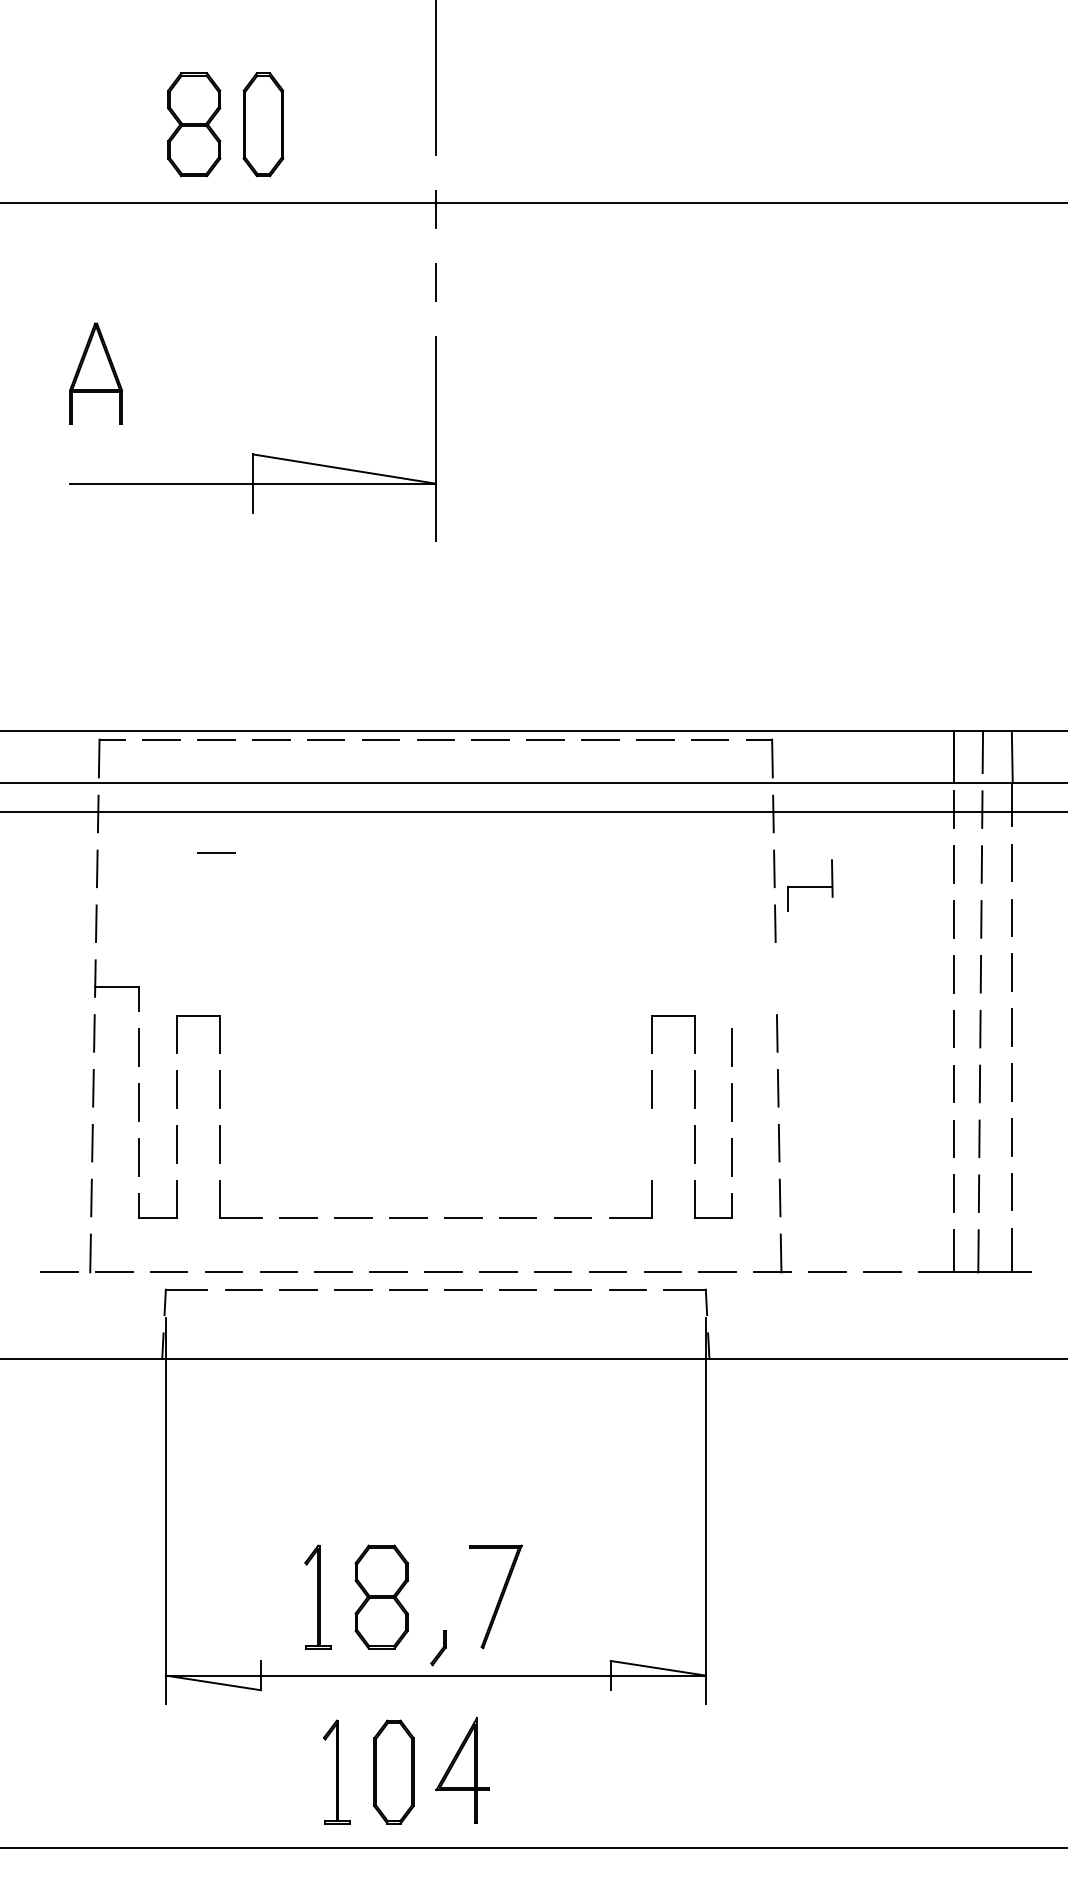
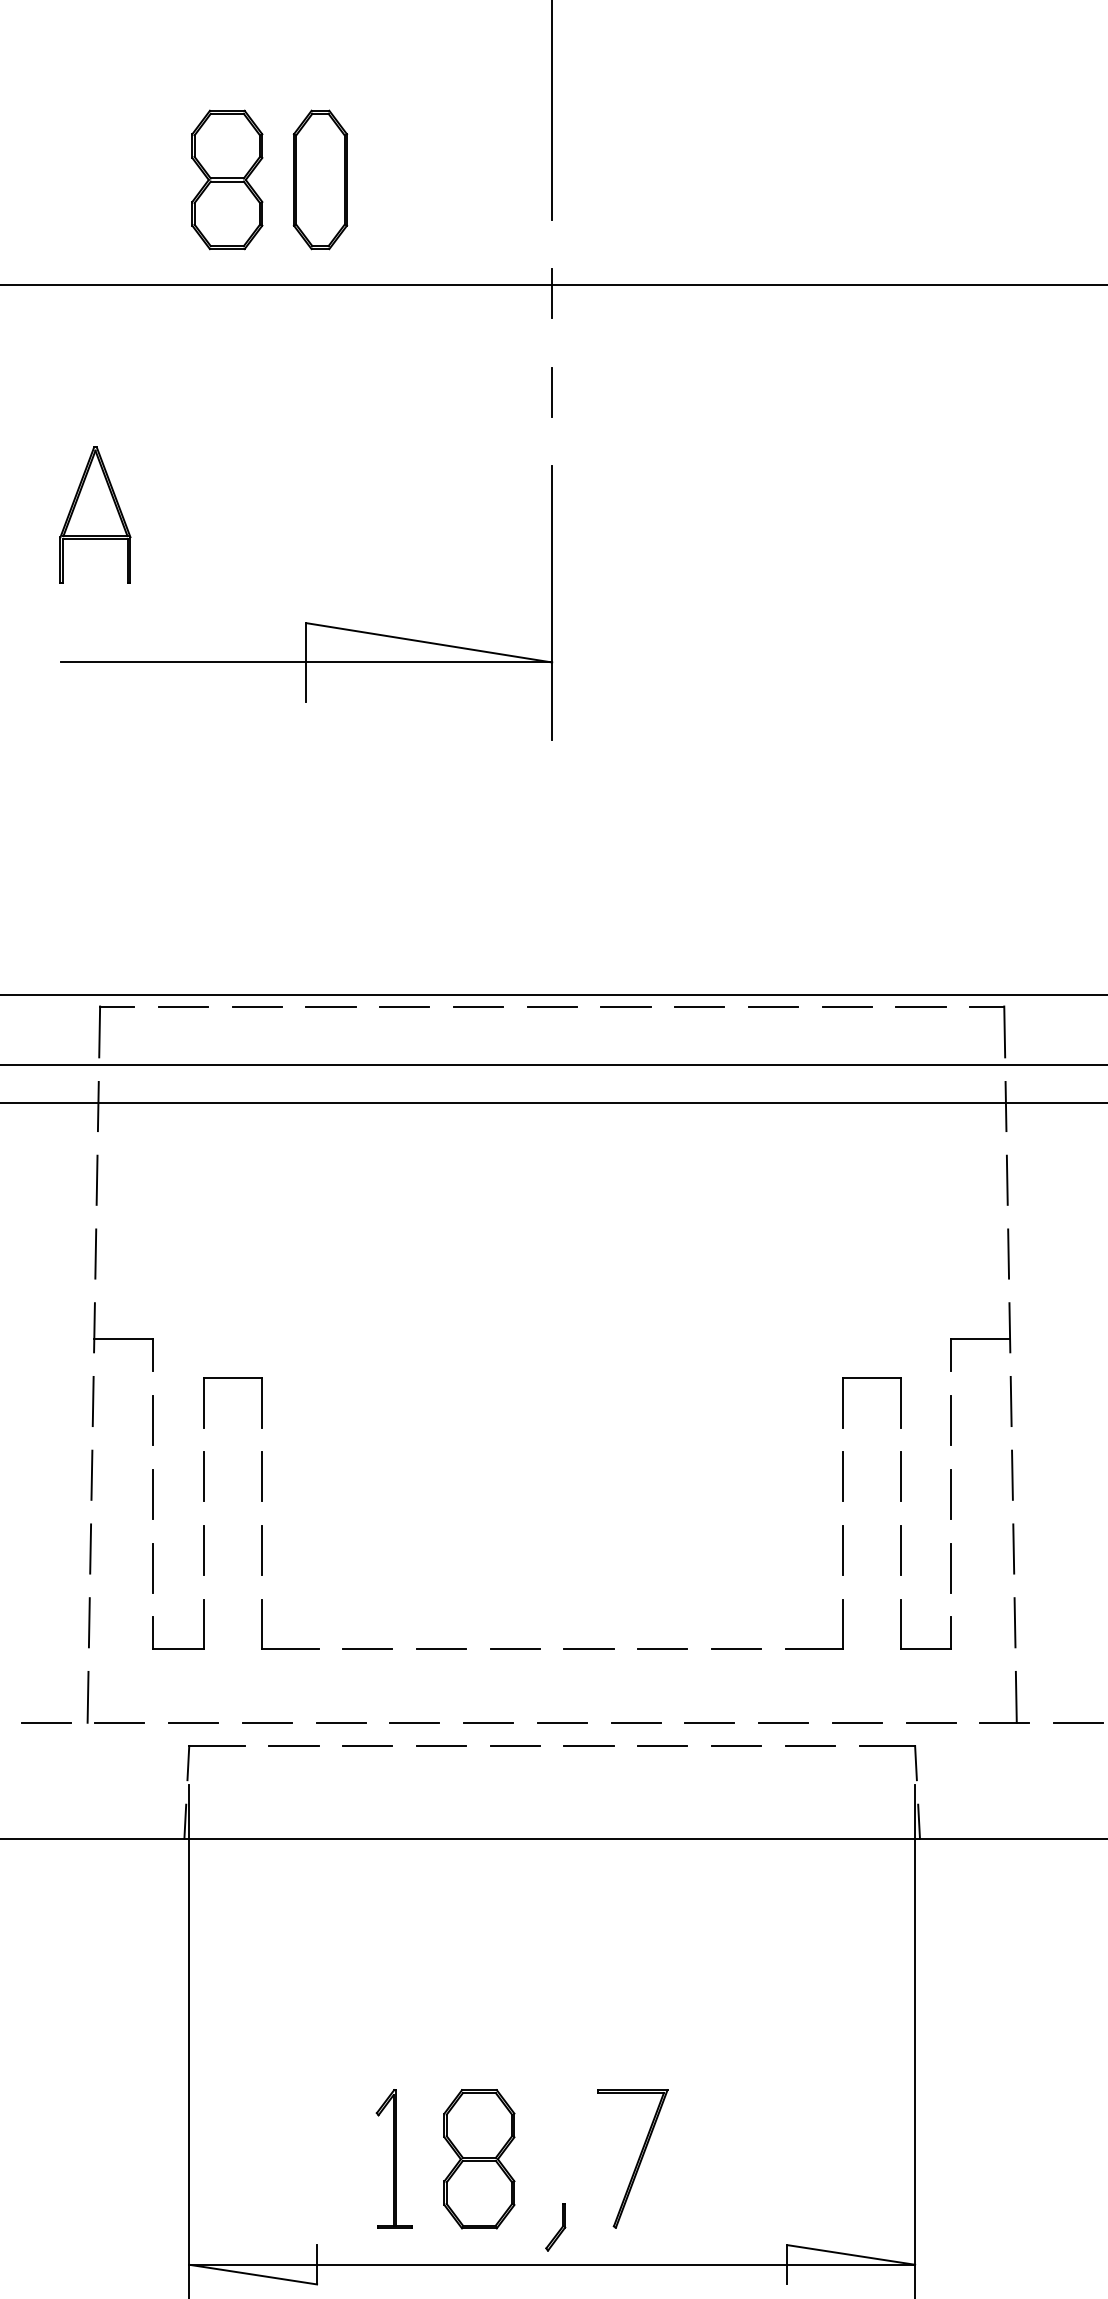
line: (216, 852) -> (257, 1158), removed
part: (810, 885) -> (980, 1337), moved
line: (651, 1144) -> (842, 1550), added

